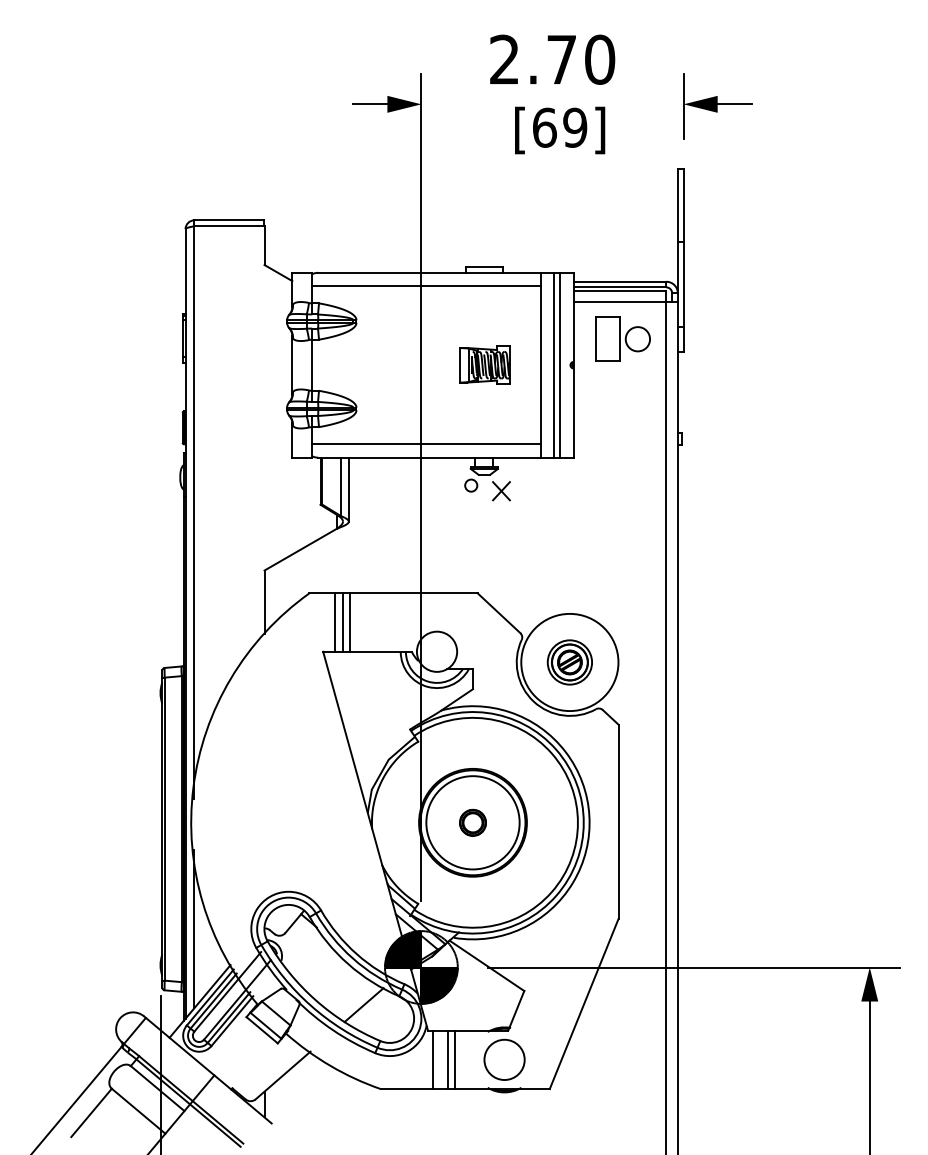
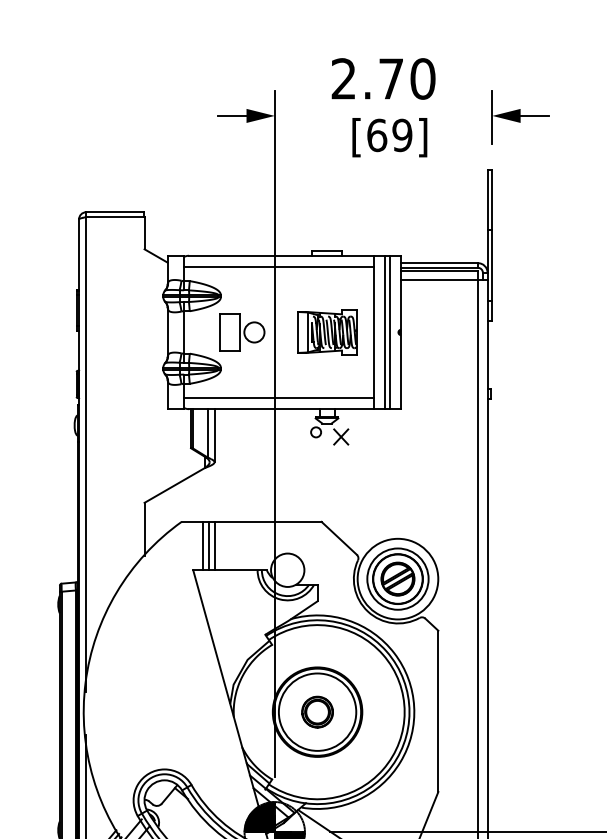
part: (622, 338) -> (241, 331), moved
part: (484, 365) -> (327, 332), size x1.43
part: (569, 662) -> (397, 579), size x1.67
part: (472, 822) -> (317, 711), size x1.43

